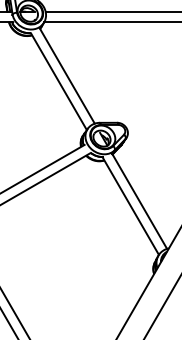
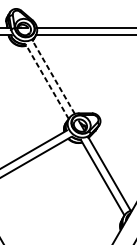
line: (67, 75) -> (53, 76), solid -> dashed
line: (58, 81) -> (46, 81), solid -> dashed

